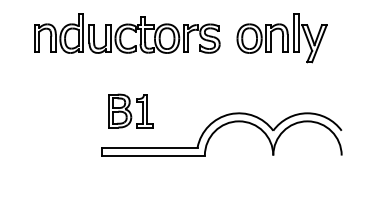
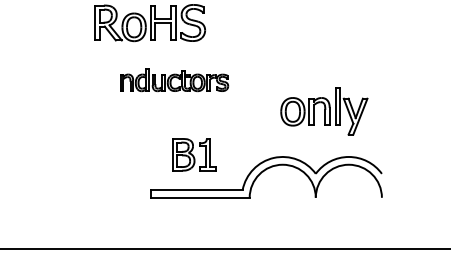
part: (127, 33) -> (174, 79), size x0.6
part: (282, 38) -> (324, 111), moved
part: (131, 110) -> (194, 154), moved

